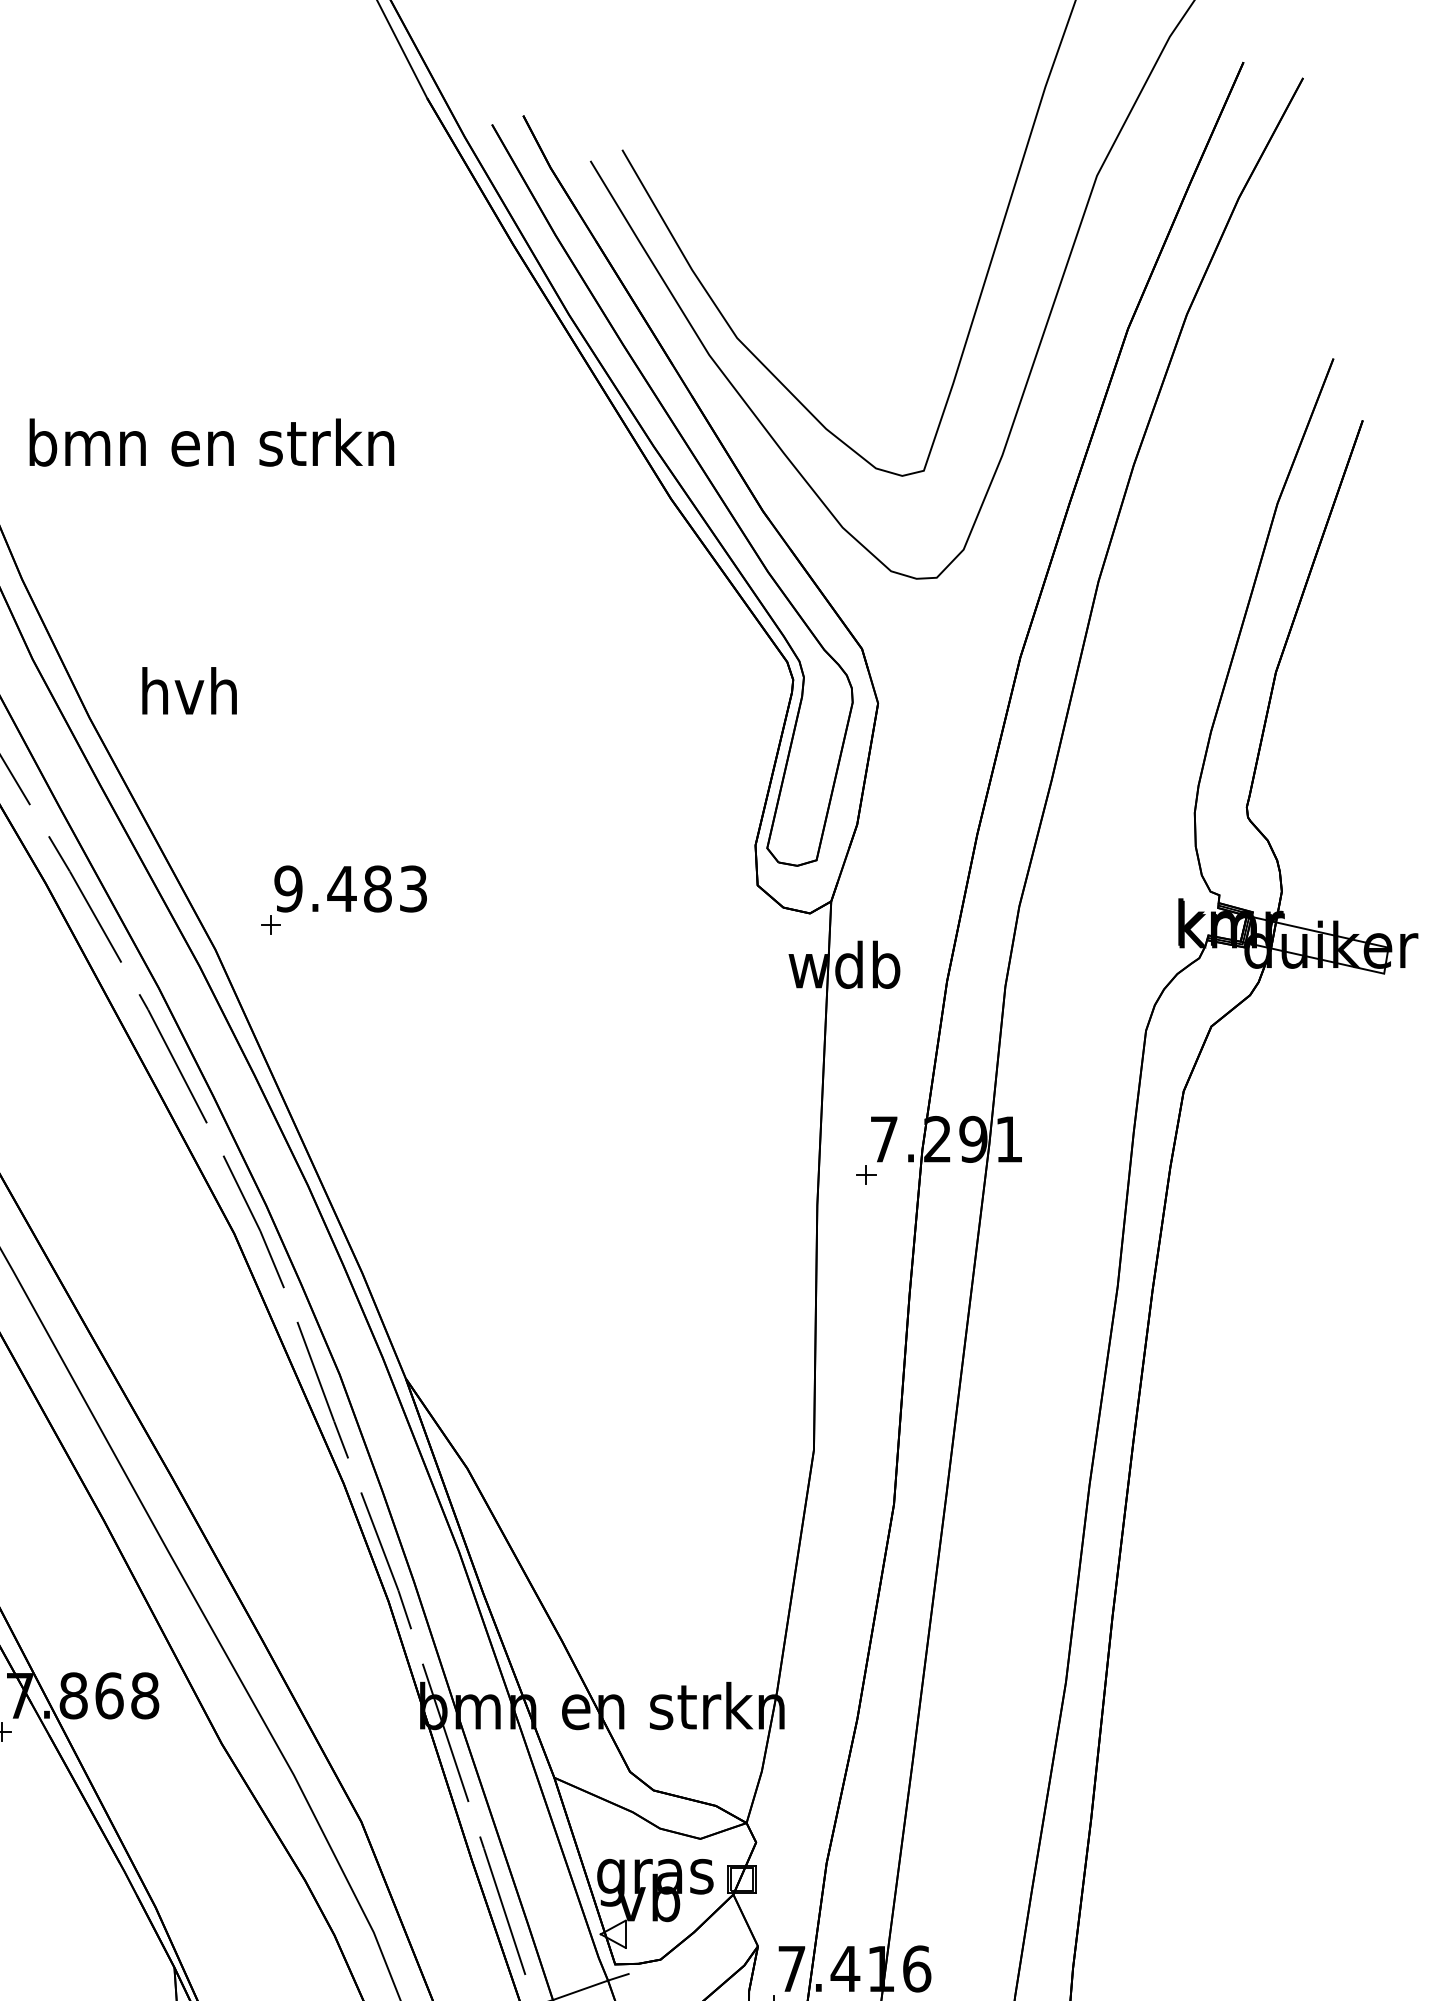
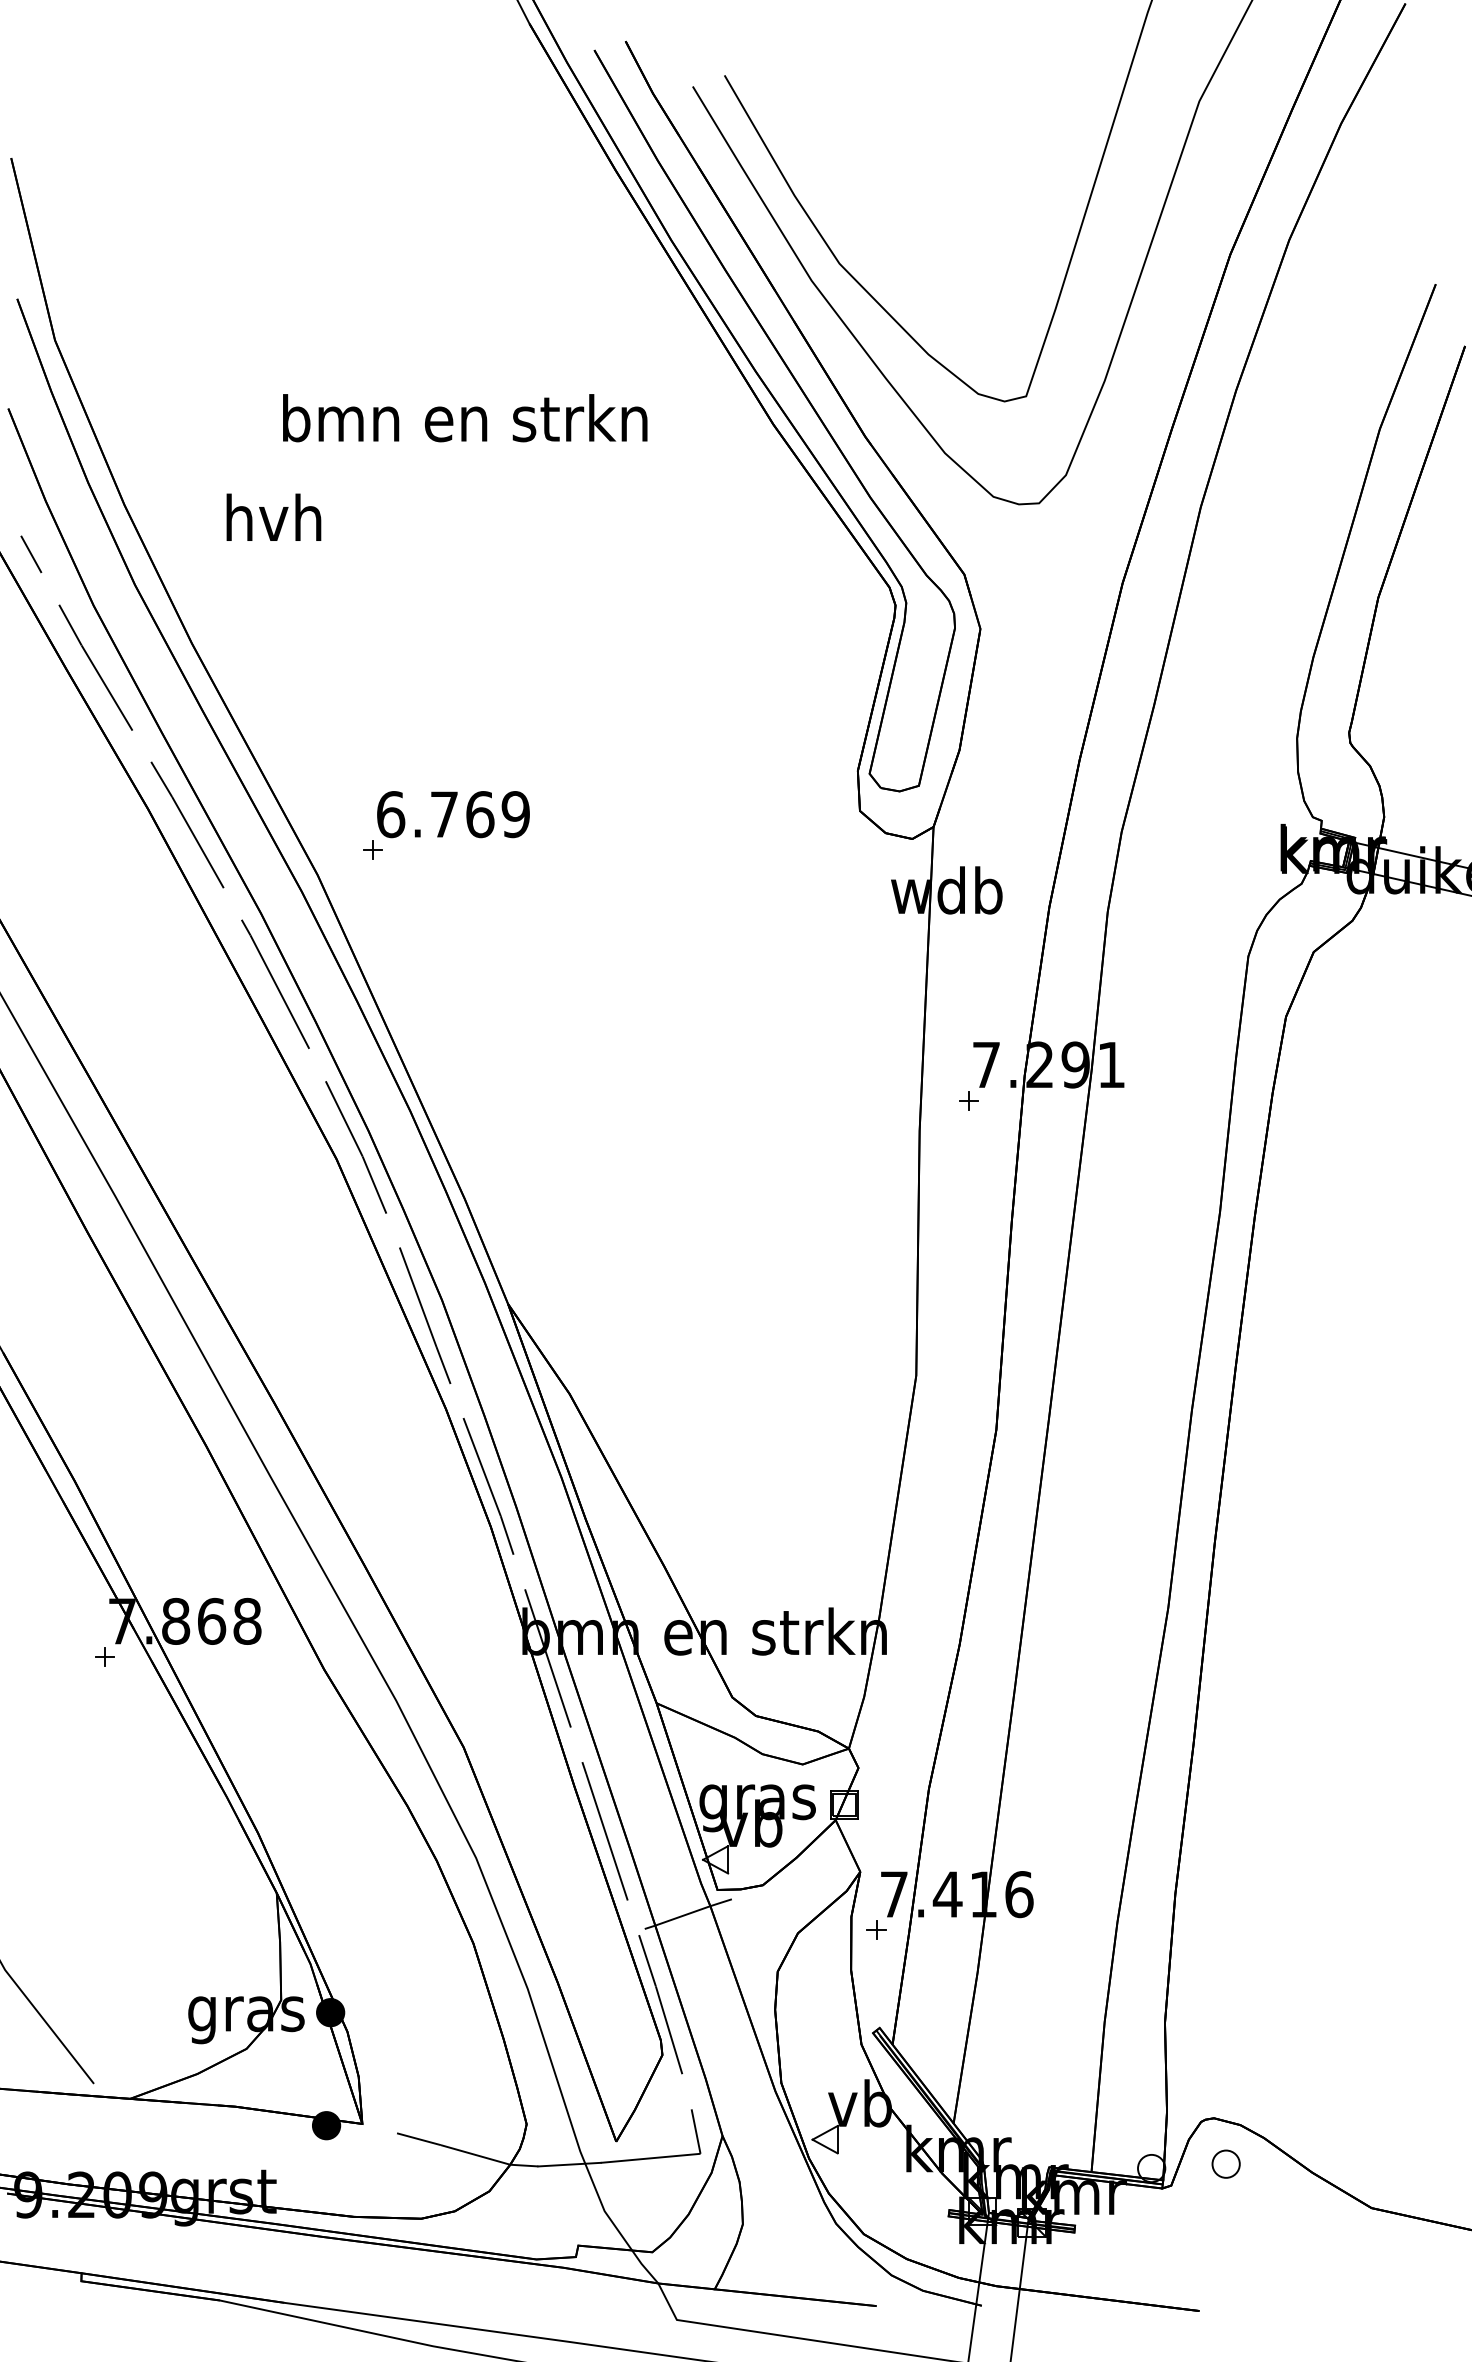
text: (212, 442) -> (465, 418), moved
text: (189, 689) -> (273, 516), moved
text: (350, 888) -> (452, 814), 9.483 -> 6.769

